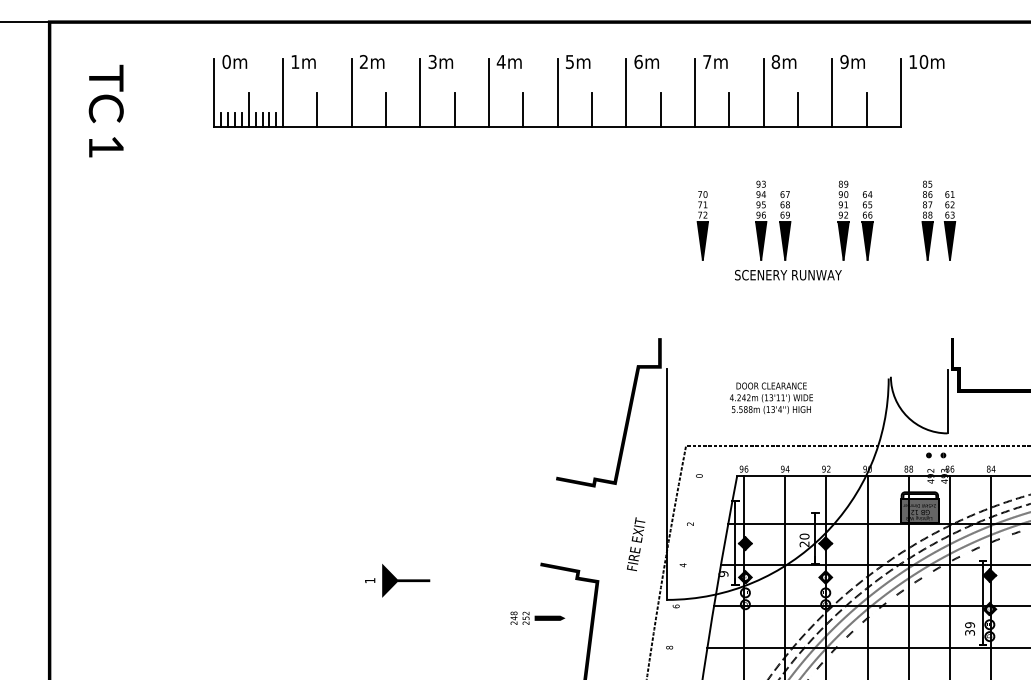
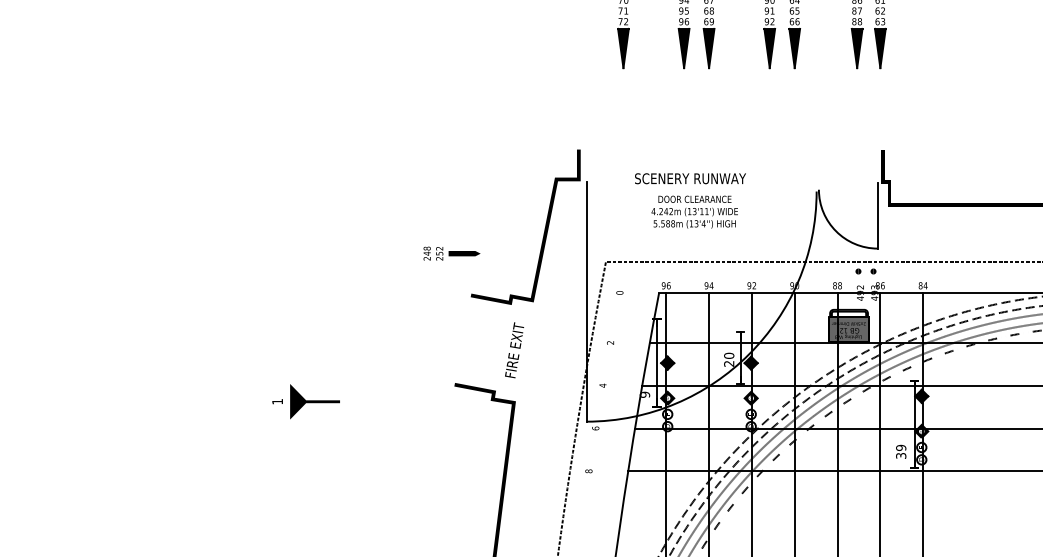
text: (788, 275) -> (690, 179), moved
text: (636, 544) -> (514, 350), moved
text: (537, 617) -> (451, 252), moved

